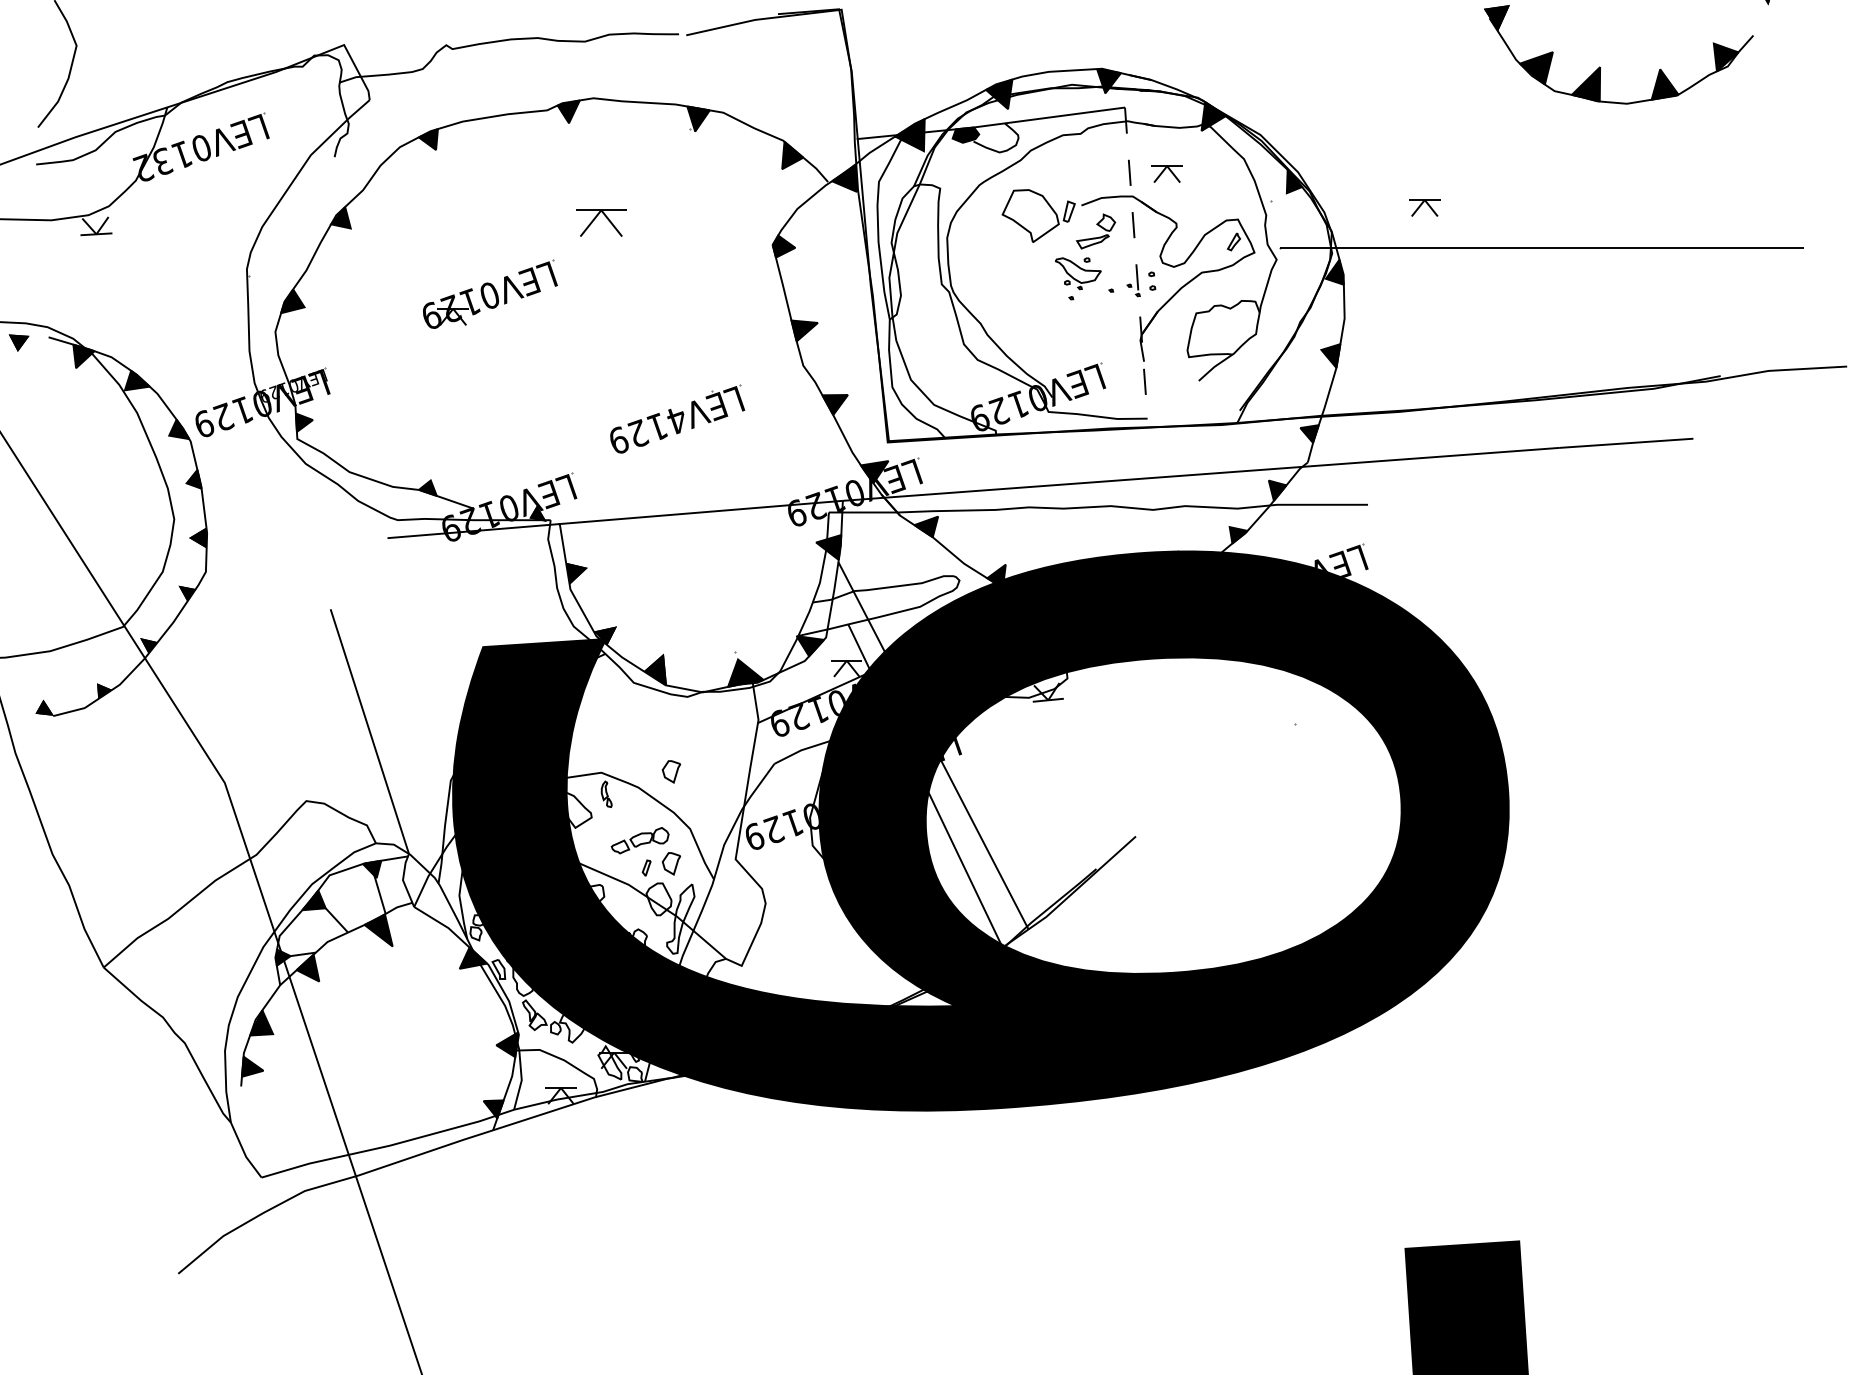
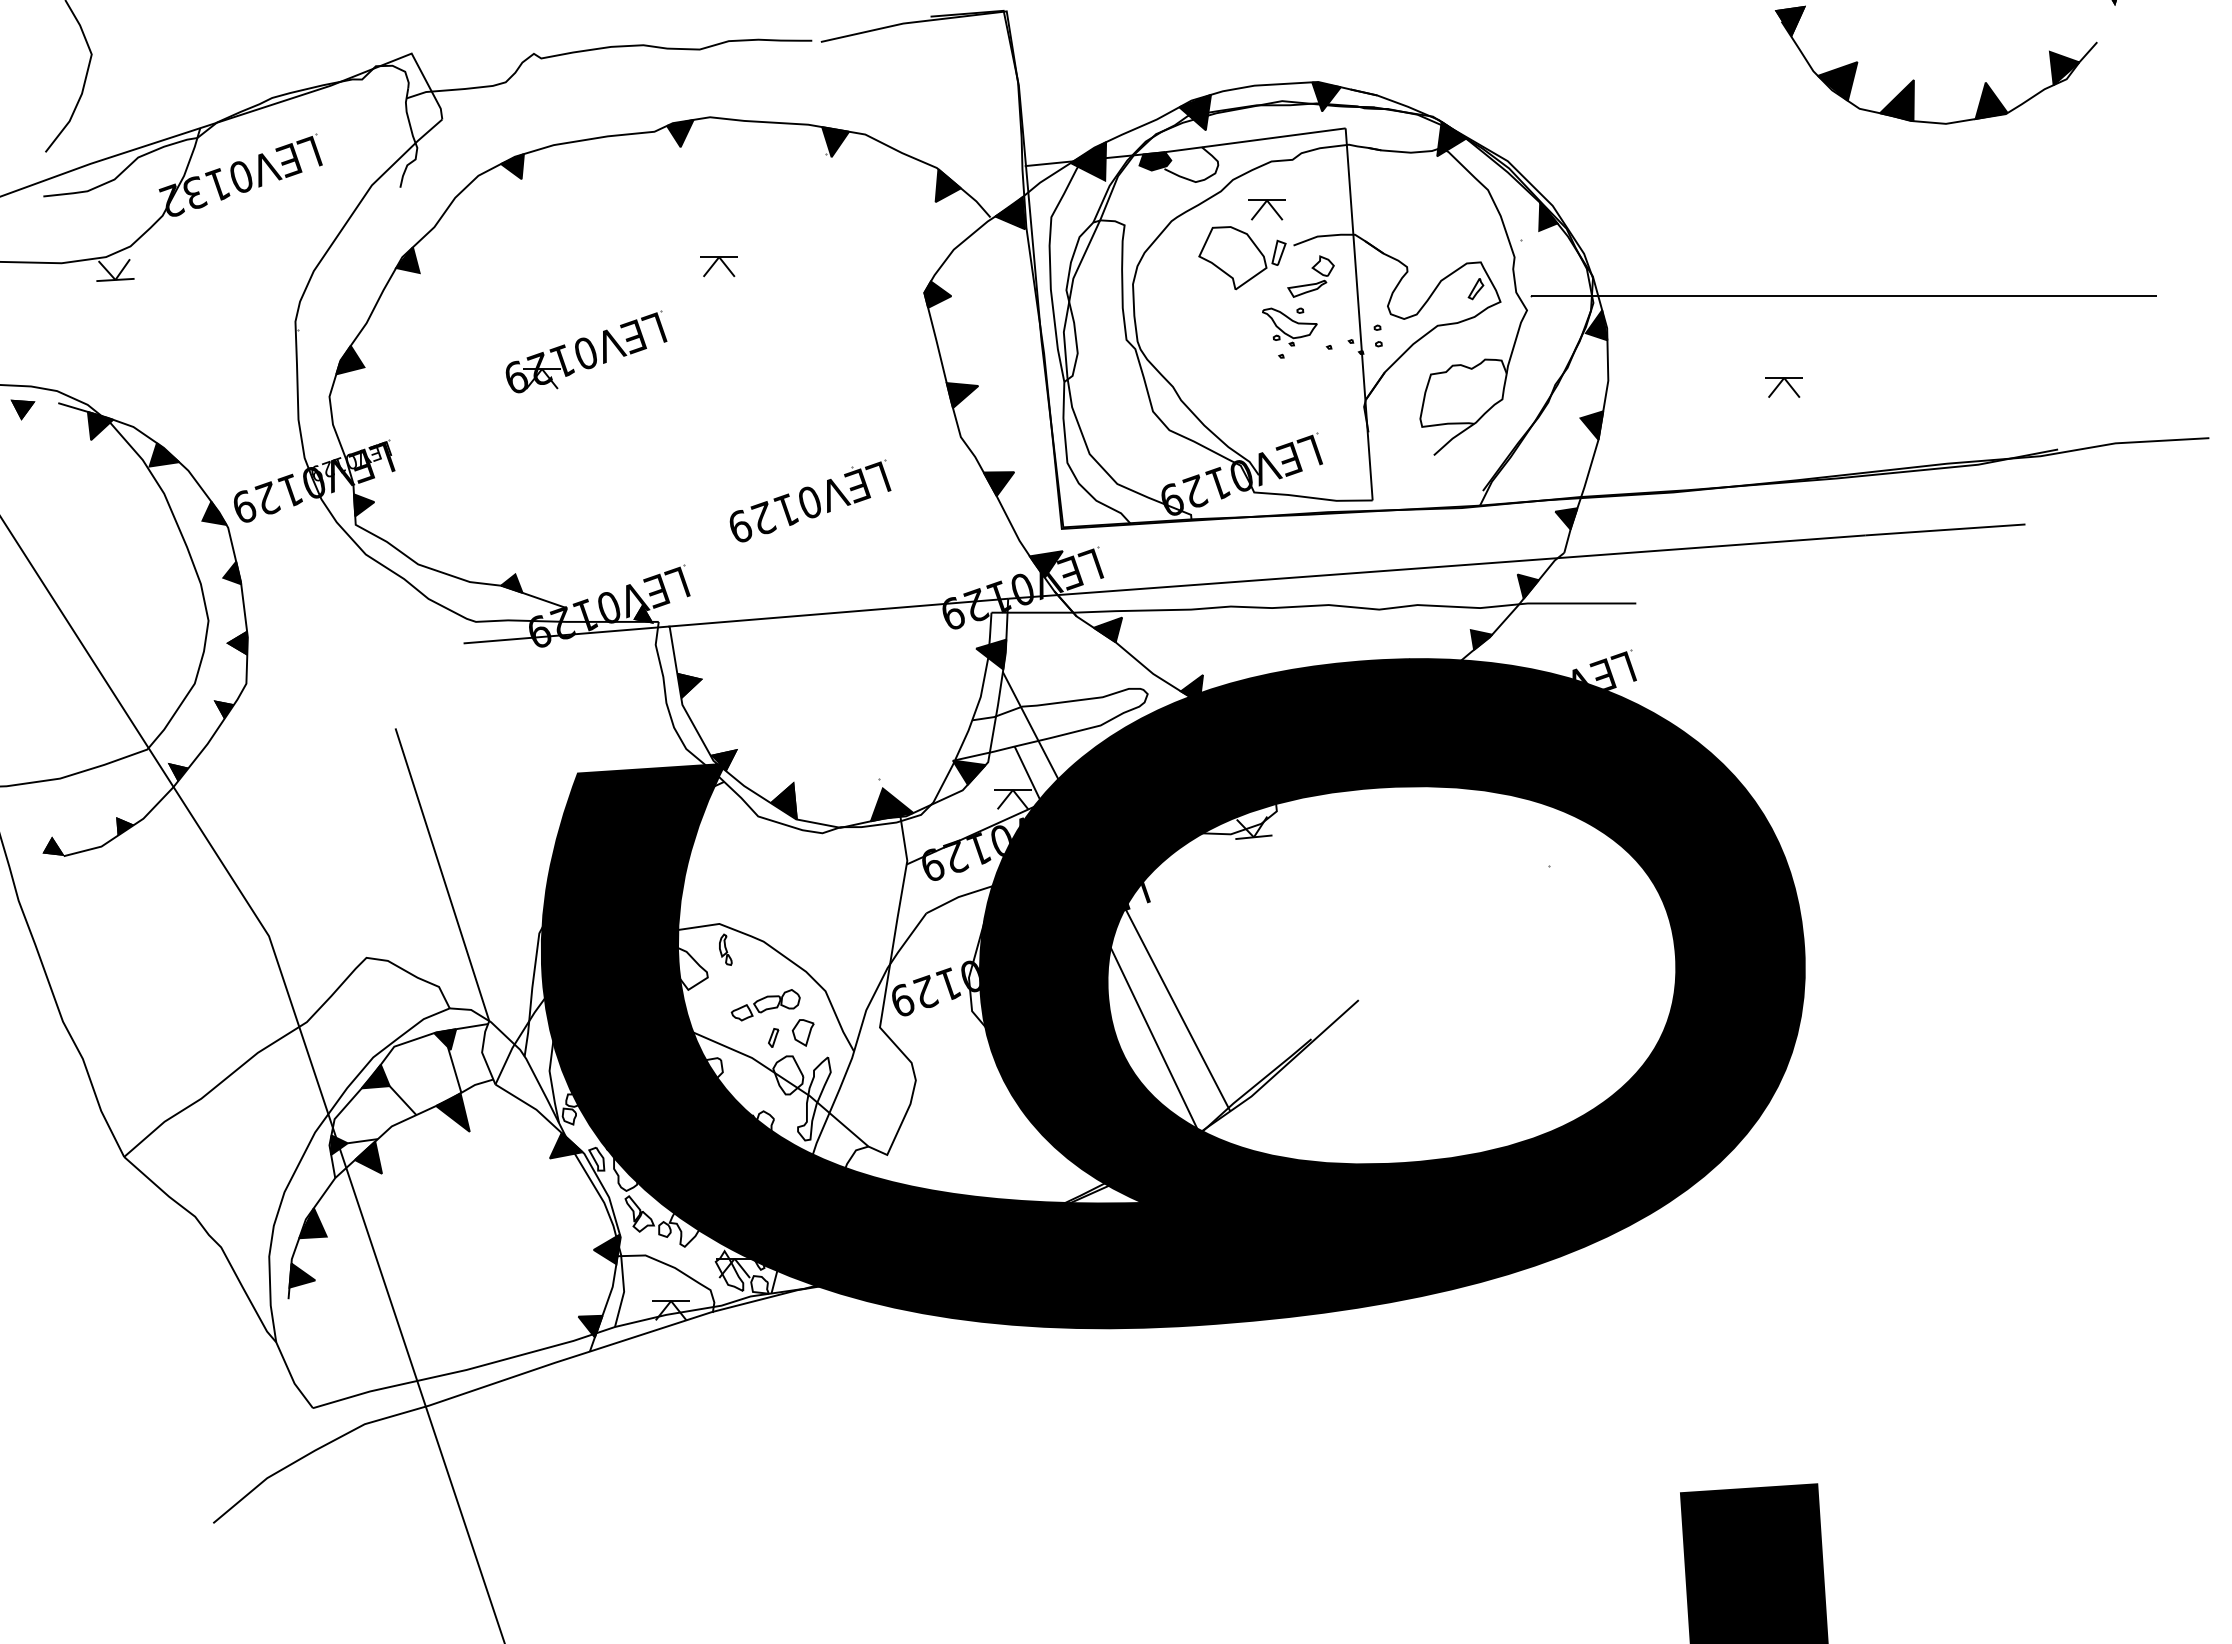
part: (1166, 173) -> (1266, 209), moved
part: (1424, 207) -> (1783, 387), moved
part: (600, 223) -> (718, 266), size x0.62
line: (1136, 263) -> (1359, 314), dashed -> solid
text: (676, 420) -> (809, 502), LEV4129 -> LEV0129
part: (670, 771) -> (802, 922), removed

